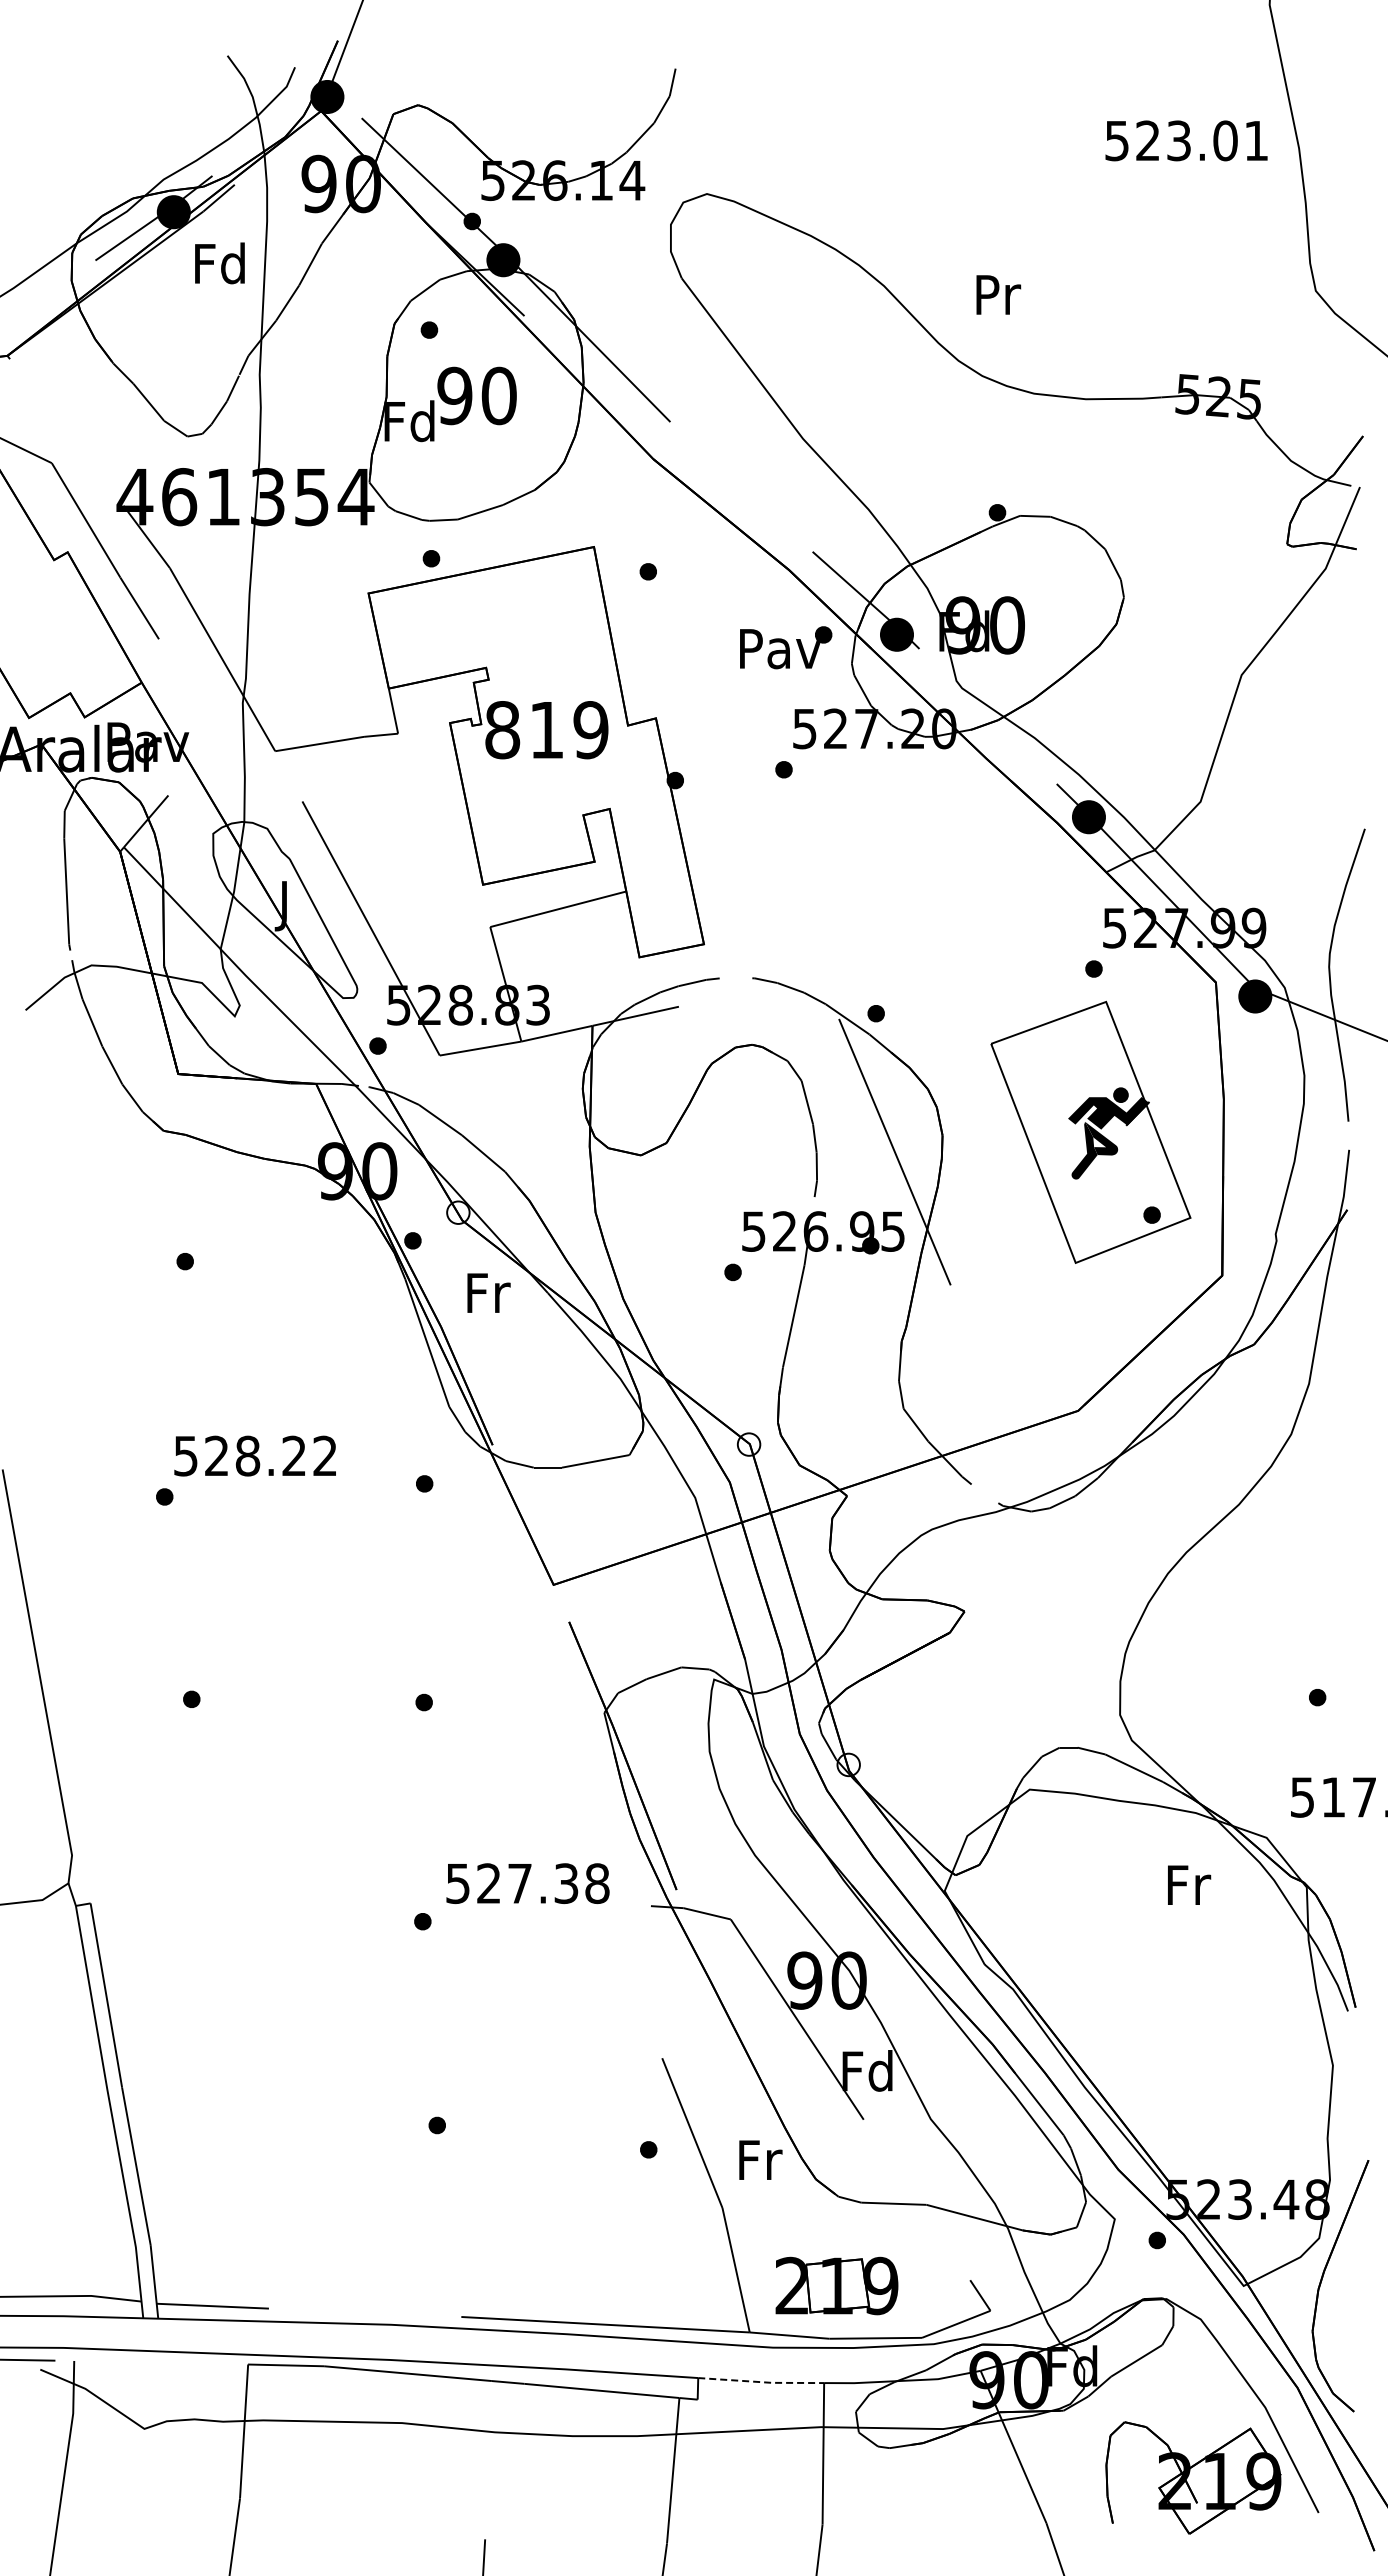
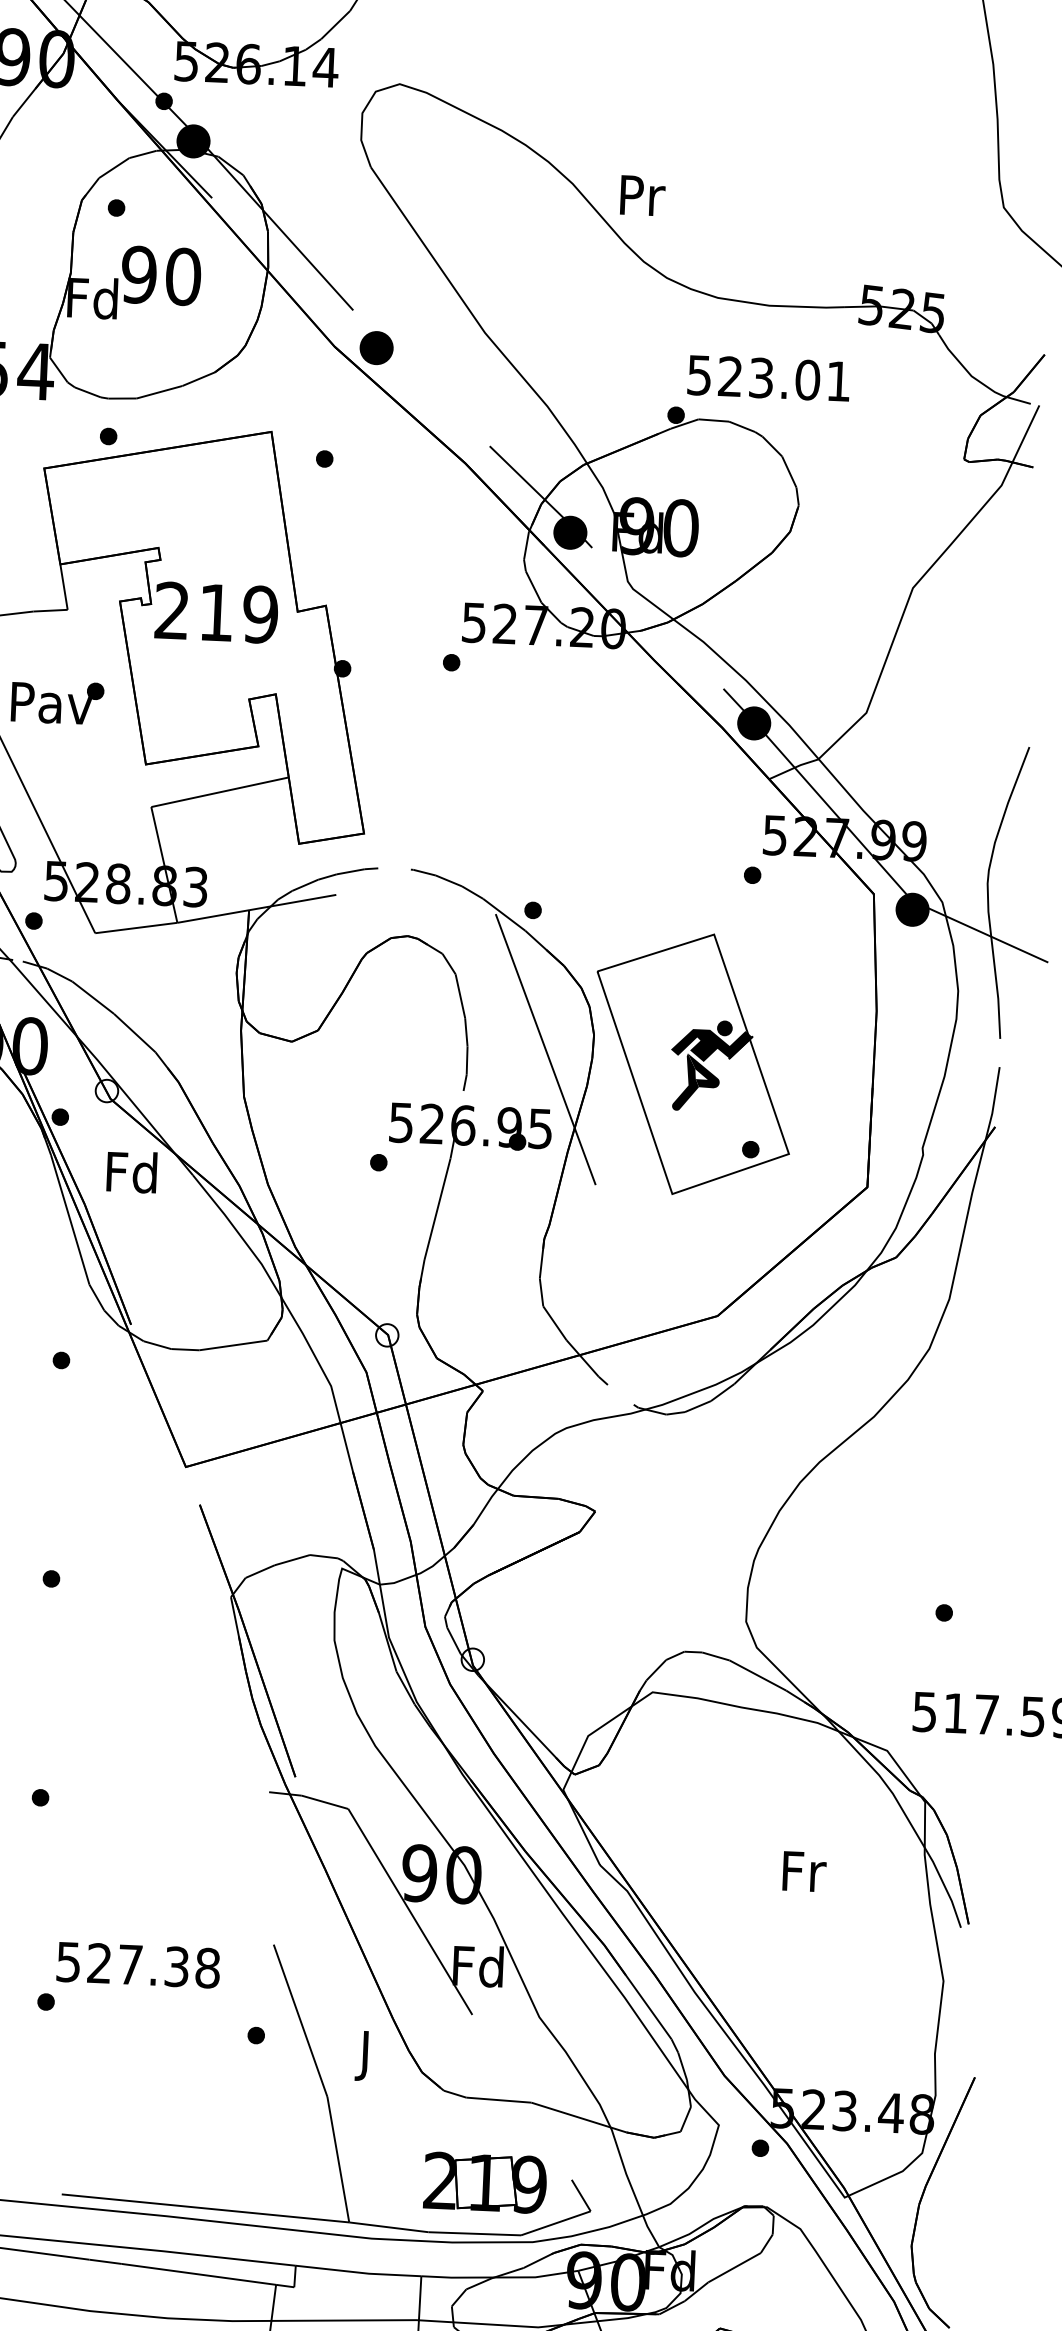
text: (1186, 140) -> (768, 378), moved
text: (998, 294) -> (642, 195), moved
part: (695, 458) -> (376, 347), added
text: (786, 647) -> (58, 702), moved
text: (502, 730) -> (172, 611), 819 -> 219
part: (1090, 1131) -> (692, 1063), moved
text: (486, 1292) -> (131, 1171), Fr -> Fd
text: (527, 1883) -> (138, 1965), moved
text: (1189, 1884) -> (804, 1871), moved
text: (760, 2165) -> (367, 2056), Fr -> J
part: (836, 2285) -> (484, 2182), moved
line: (761, 2382) -> (358, 2272), dashed -> solid

